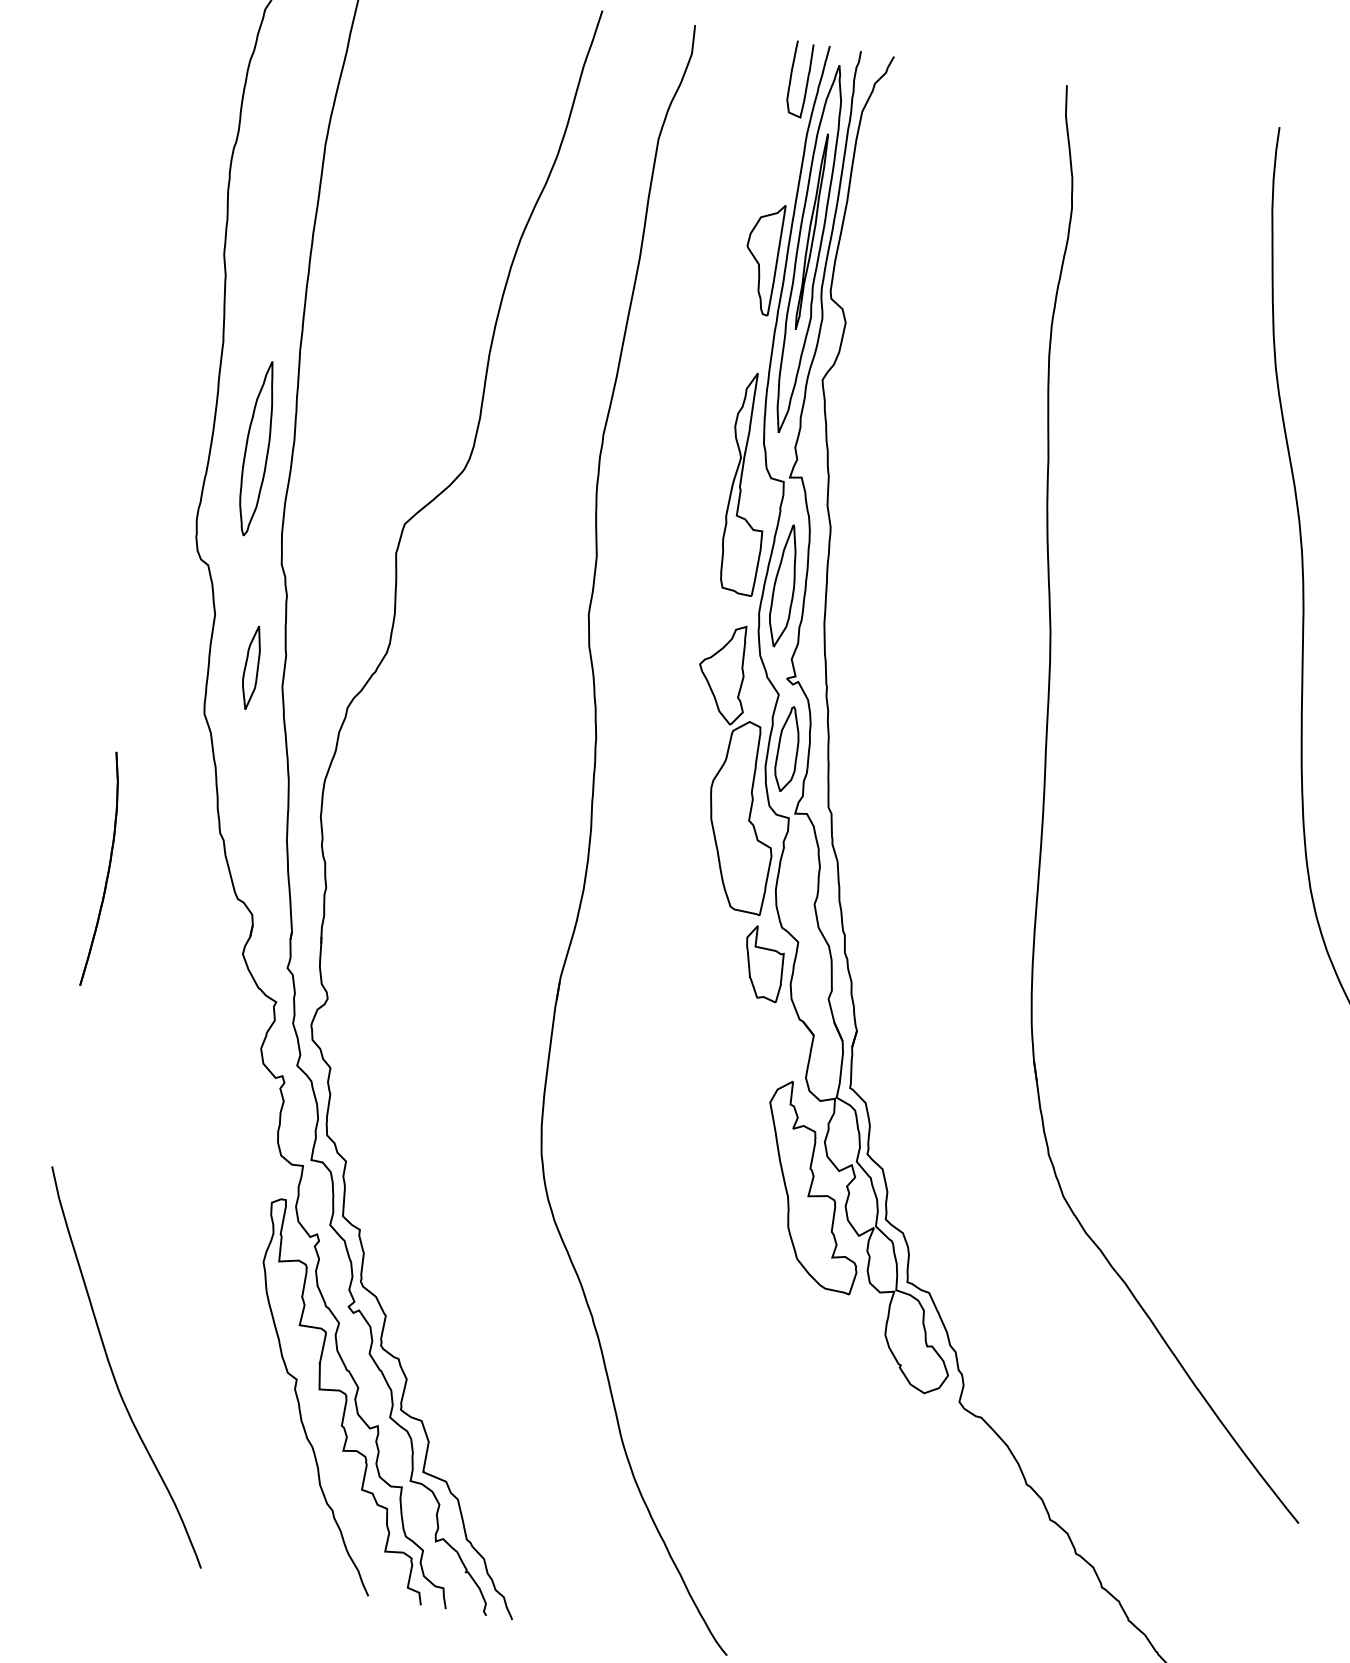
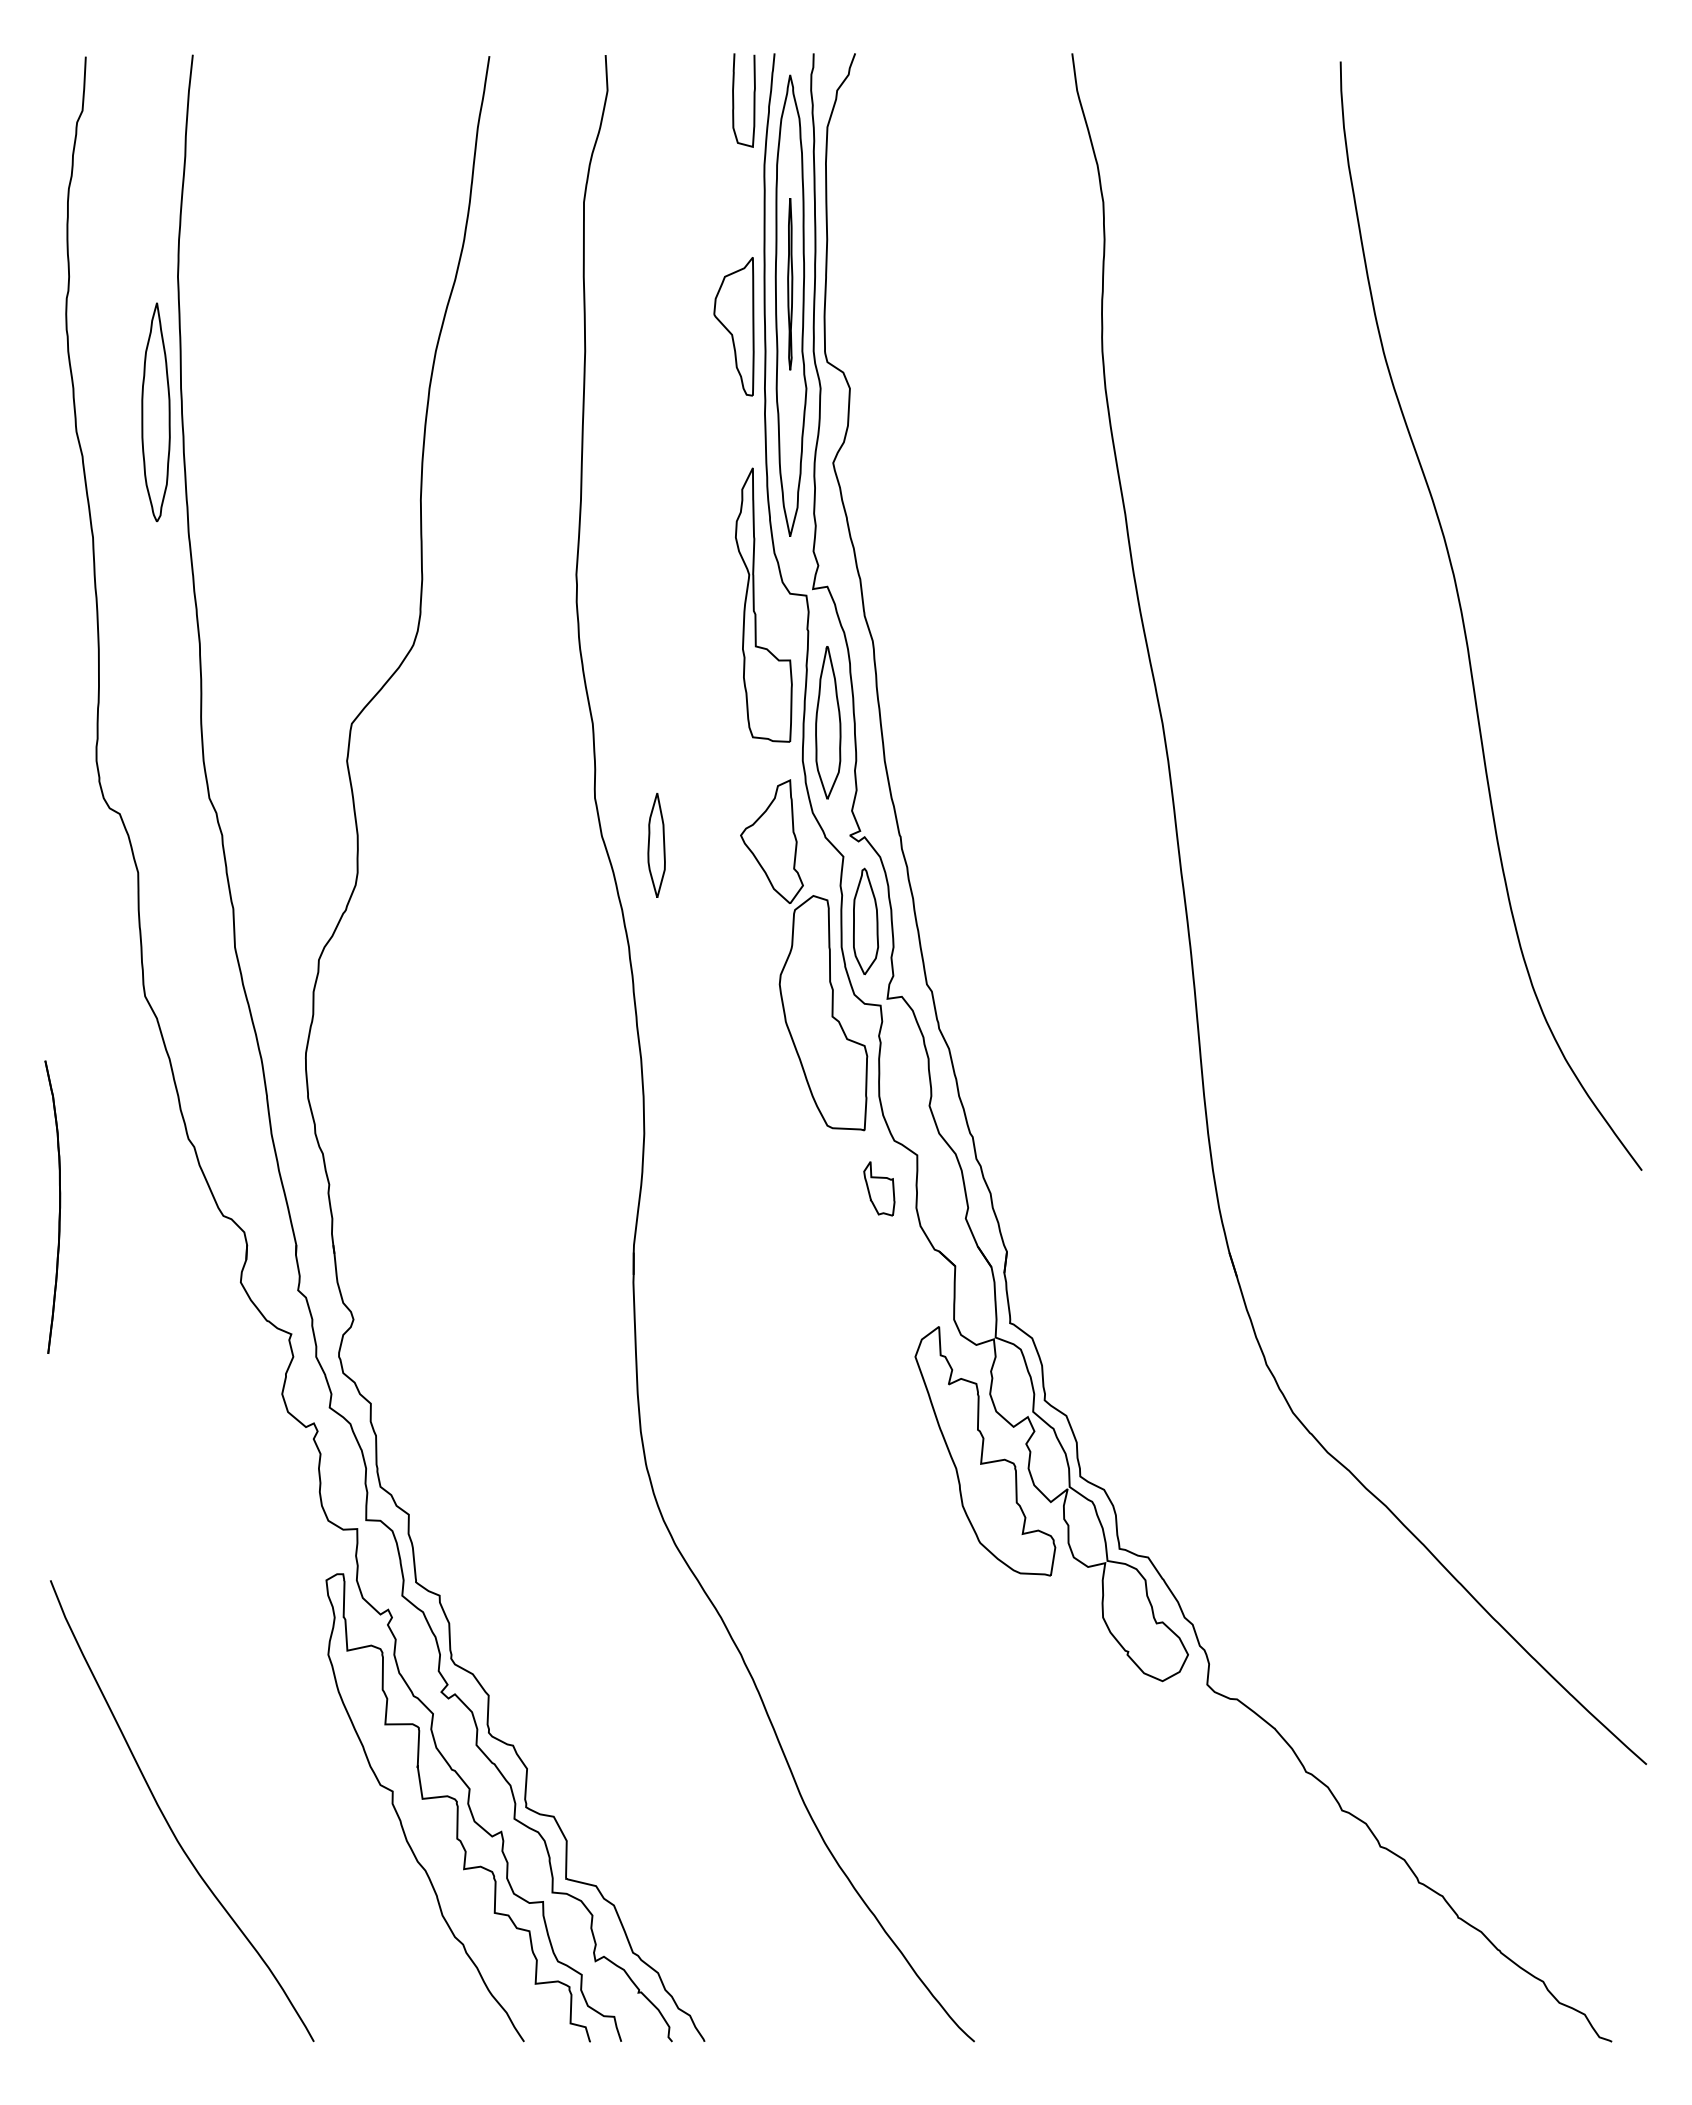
part: (812, 232) -> (790, 284), size x0.7
part: (256, 448) -> (155, 412), moved
part: (251, 667) -> (656, 845), moved
part: (763, 963) -> (879, 1188), size x0.6

